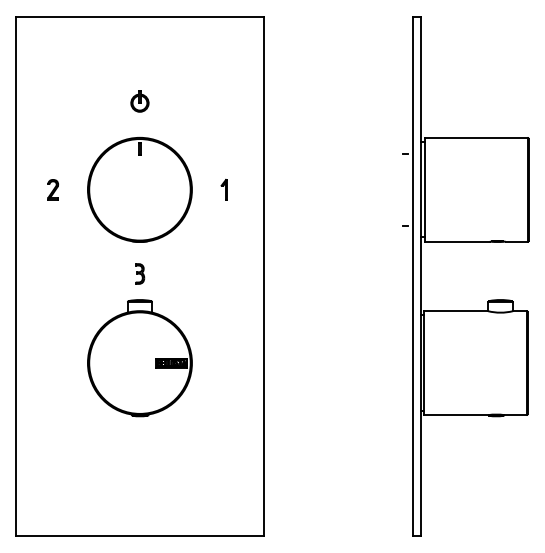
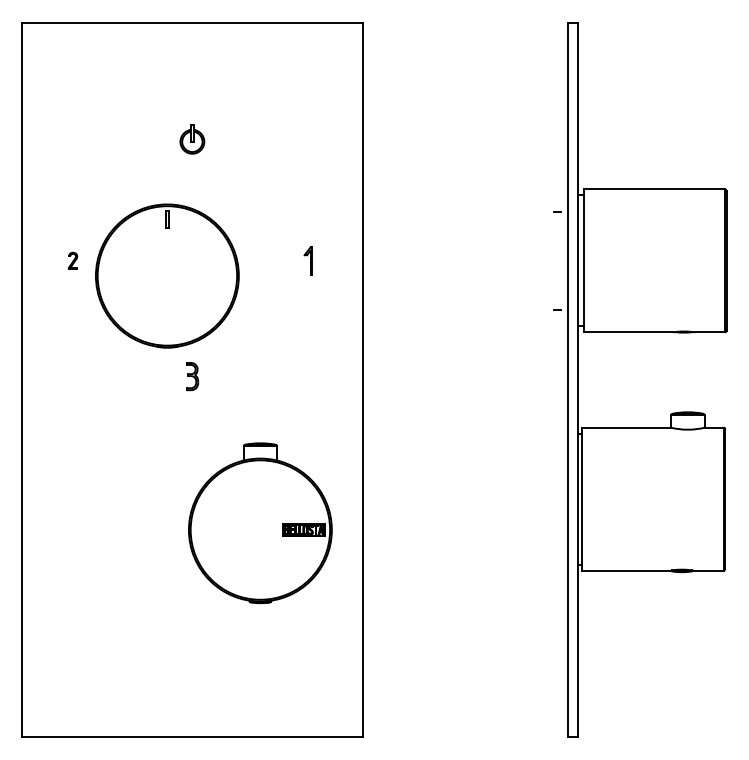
part: (52, 189) -> (72, 260), size x0.6
part: (140, 189) -> (167, 275), moved
part: (140, 358) -> (260, 523), moved

